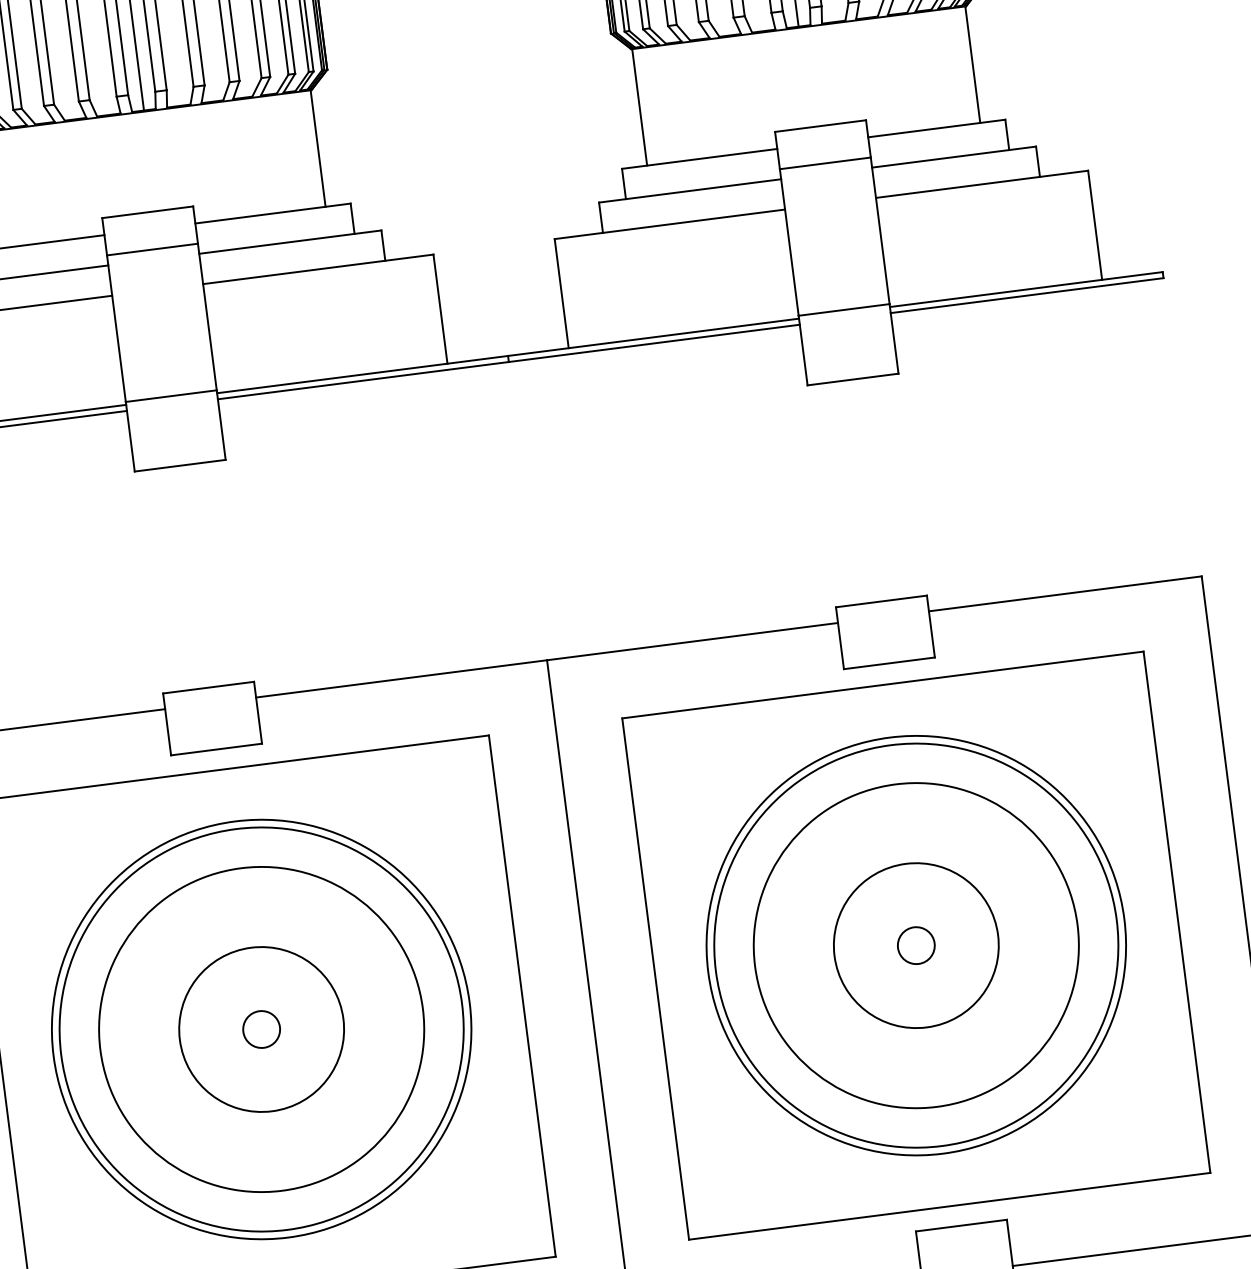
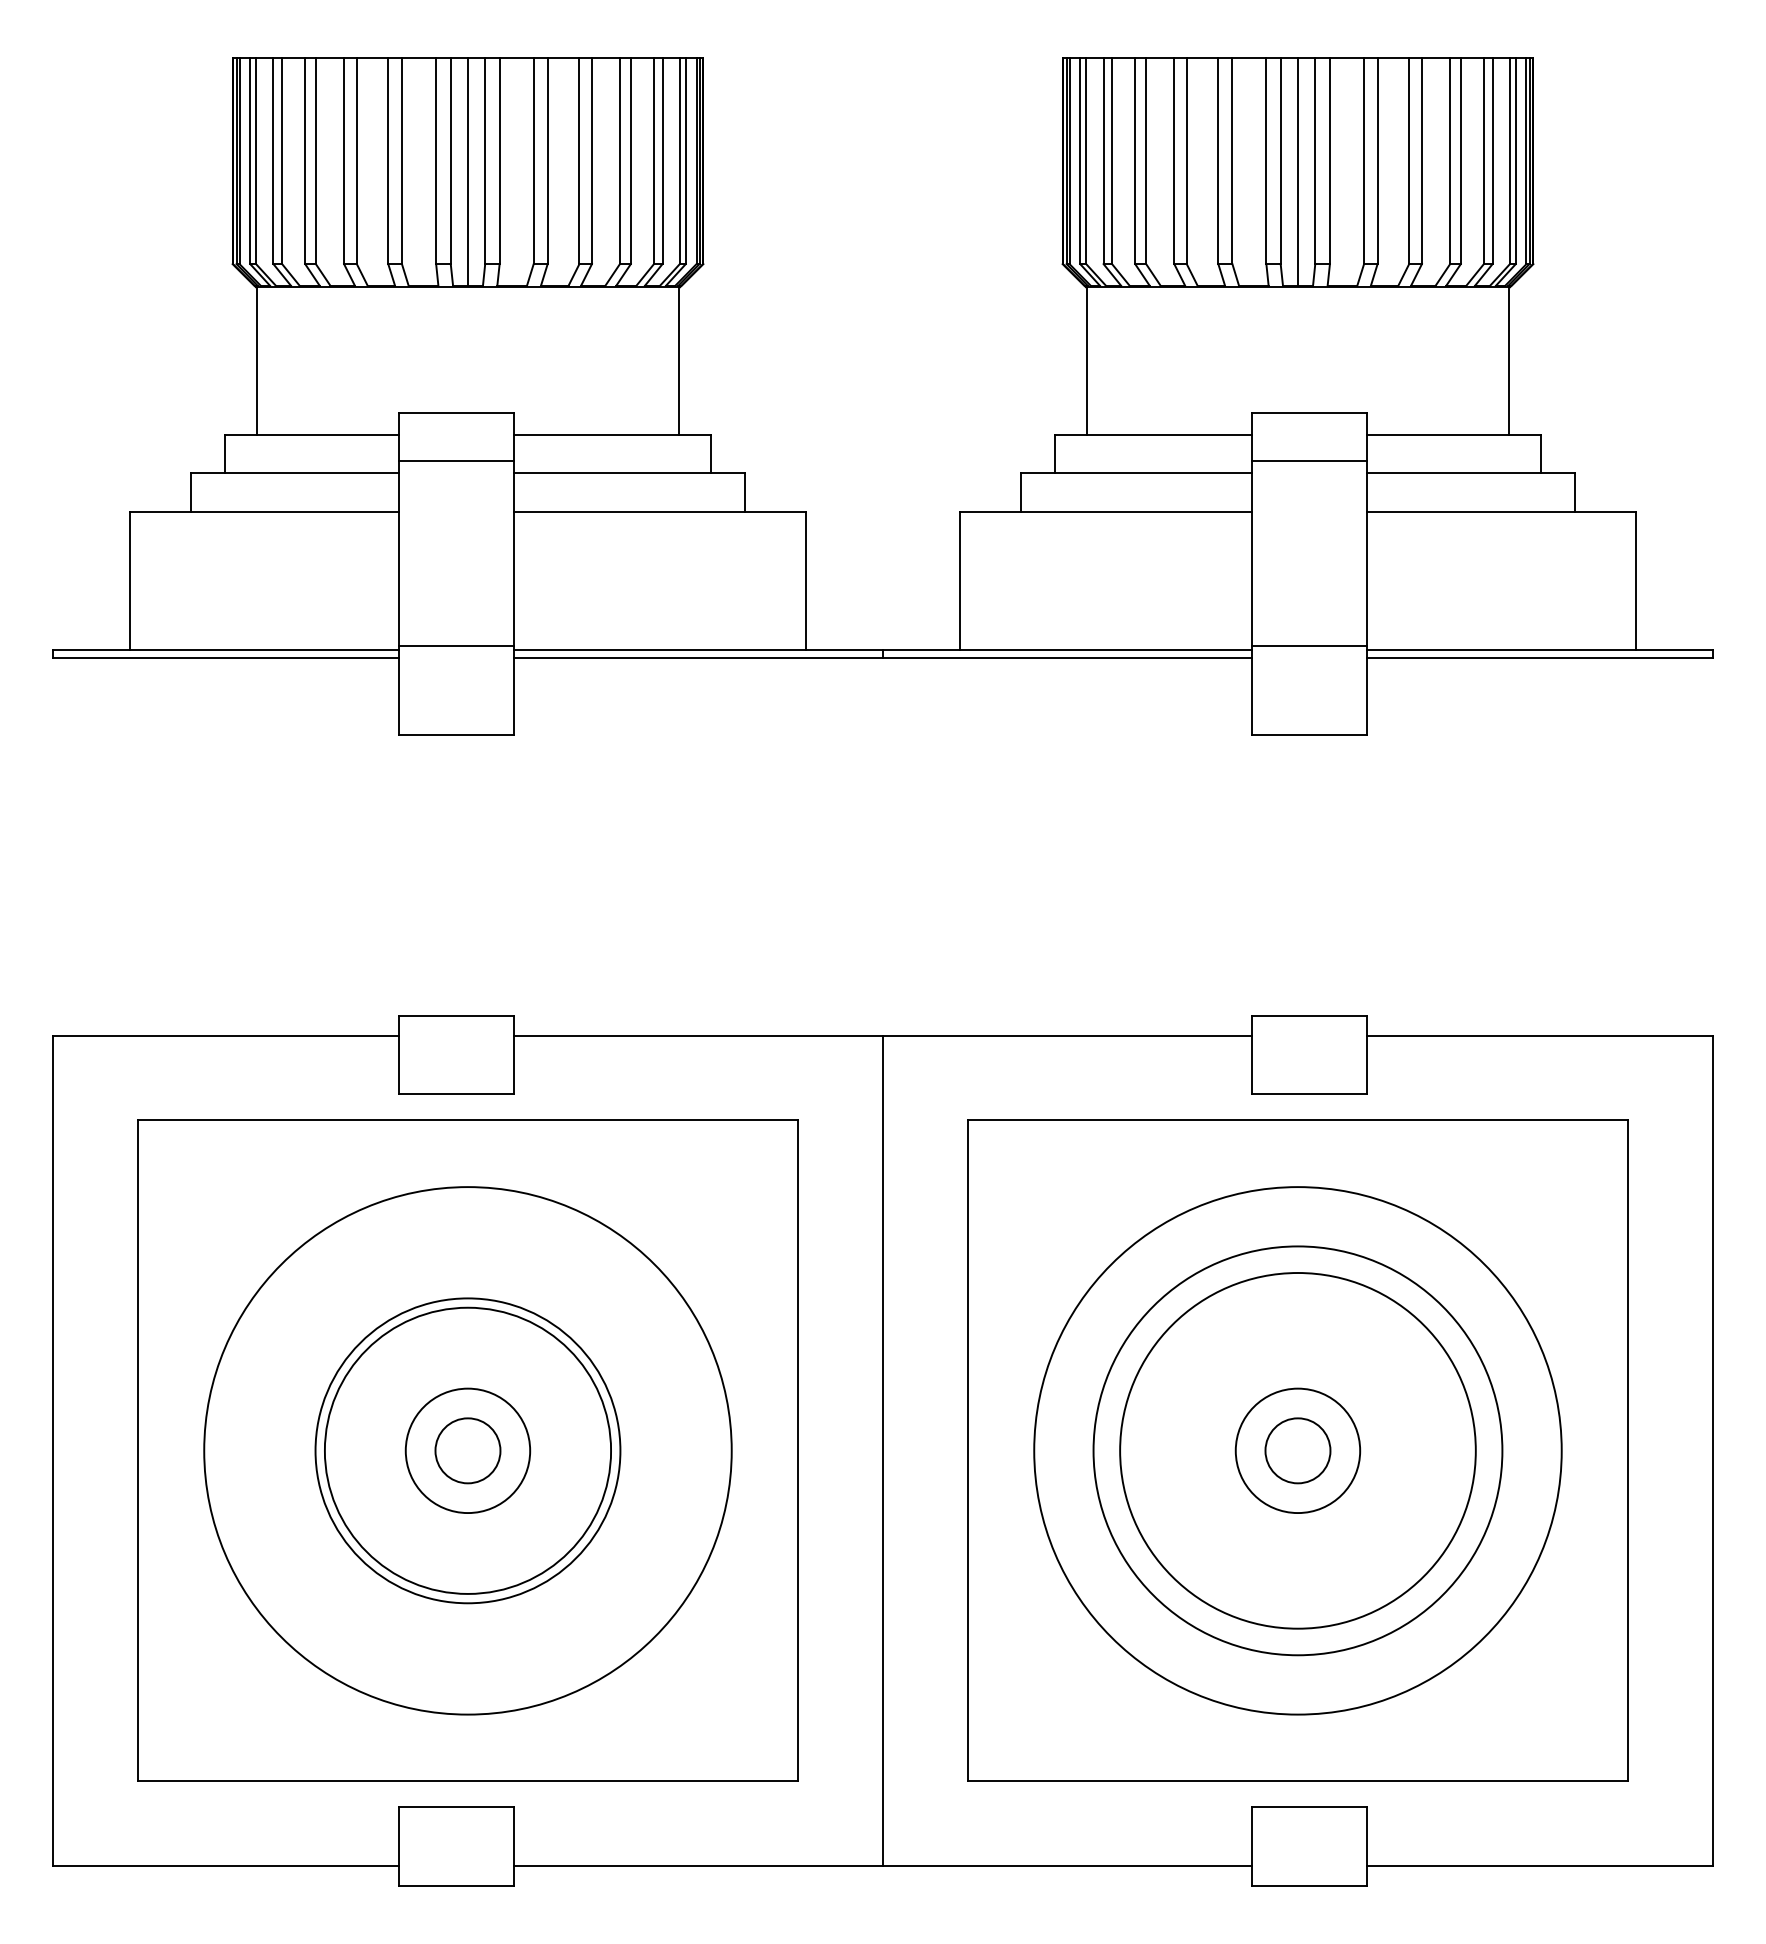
circle: (915, 945) -> (1297, 1450), size x0.6
circle: (915, 945) -> (1297, 1450), size x0.7
circle: (915, 945) -> (1297, 1450), size x1.4
circle: (261, 1029) -> (467, 1450), size x0.6
circle: (261, 1029) -> (467, 1450), size x0.6
circle: (261, 1029) -> (467, 1450), size x0.7
circle: (261, 1029) -> (467, 1450), size x1.4

